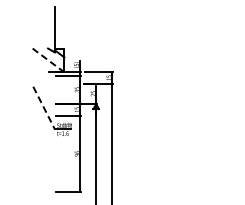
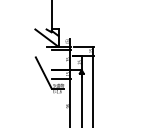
line: (48, 60) -> (46, 38), dashed -> solid
line: (44, 108) -> (44, 73), dashed -> solid

